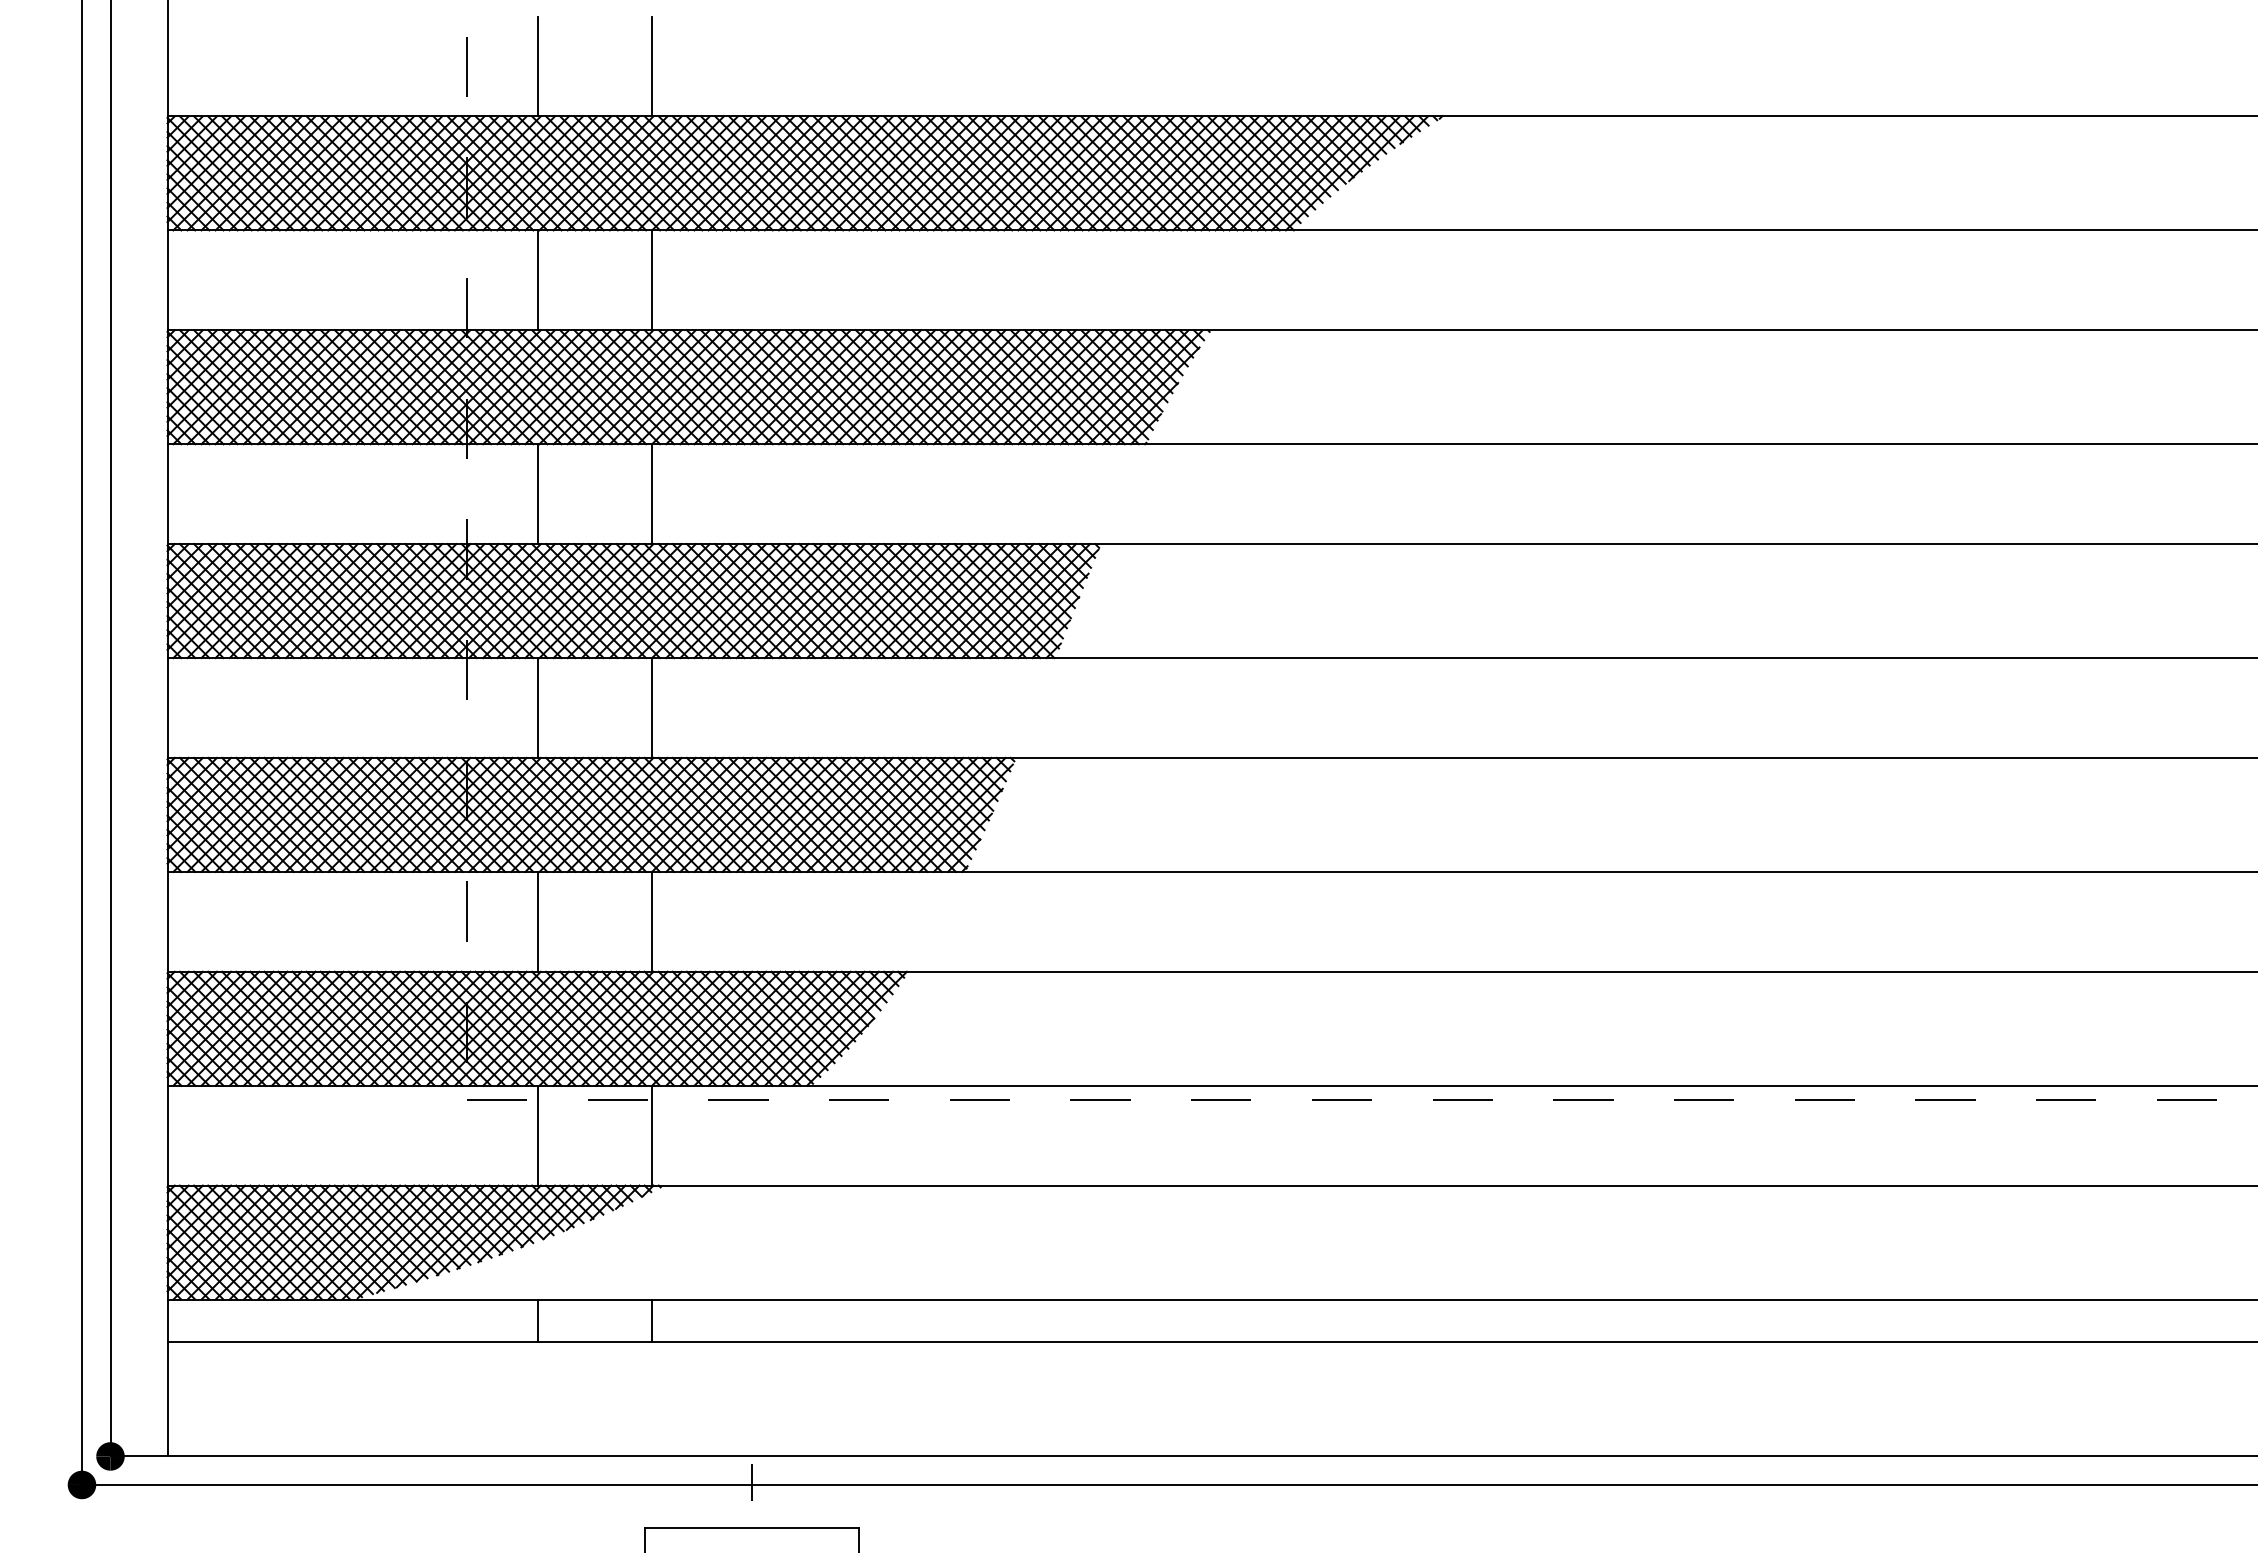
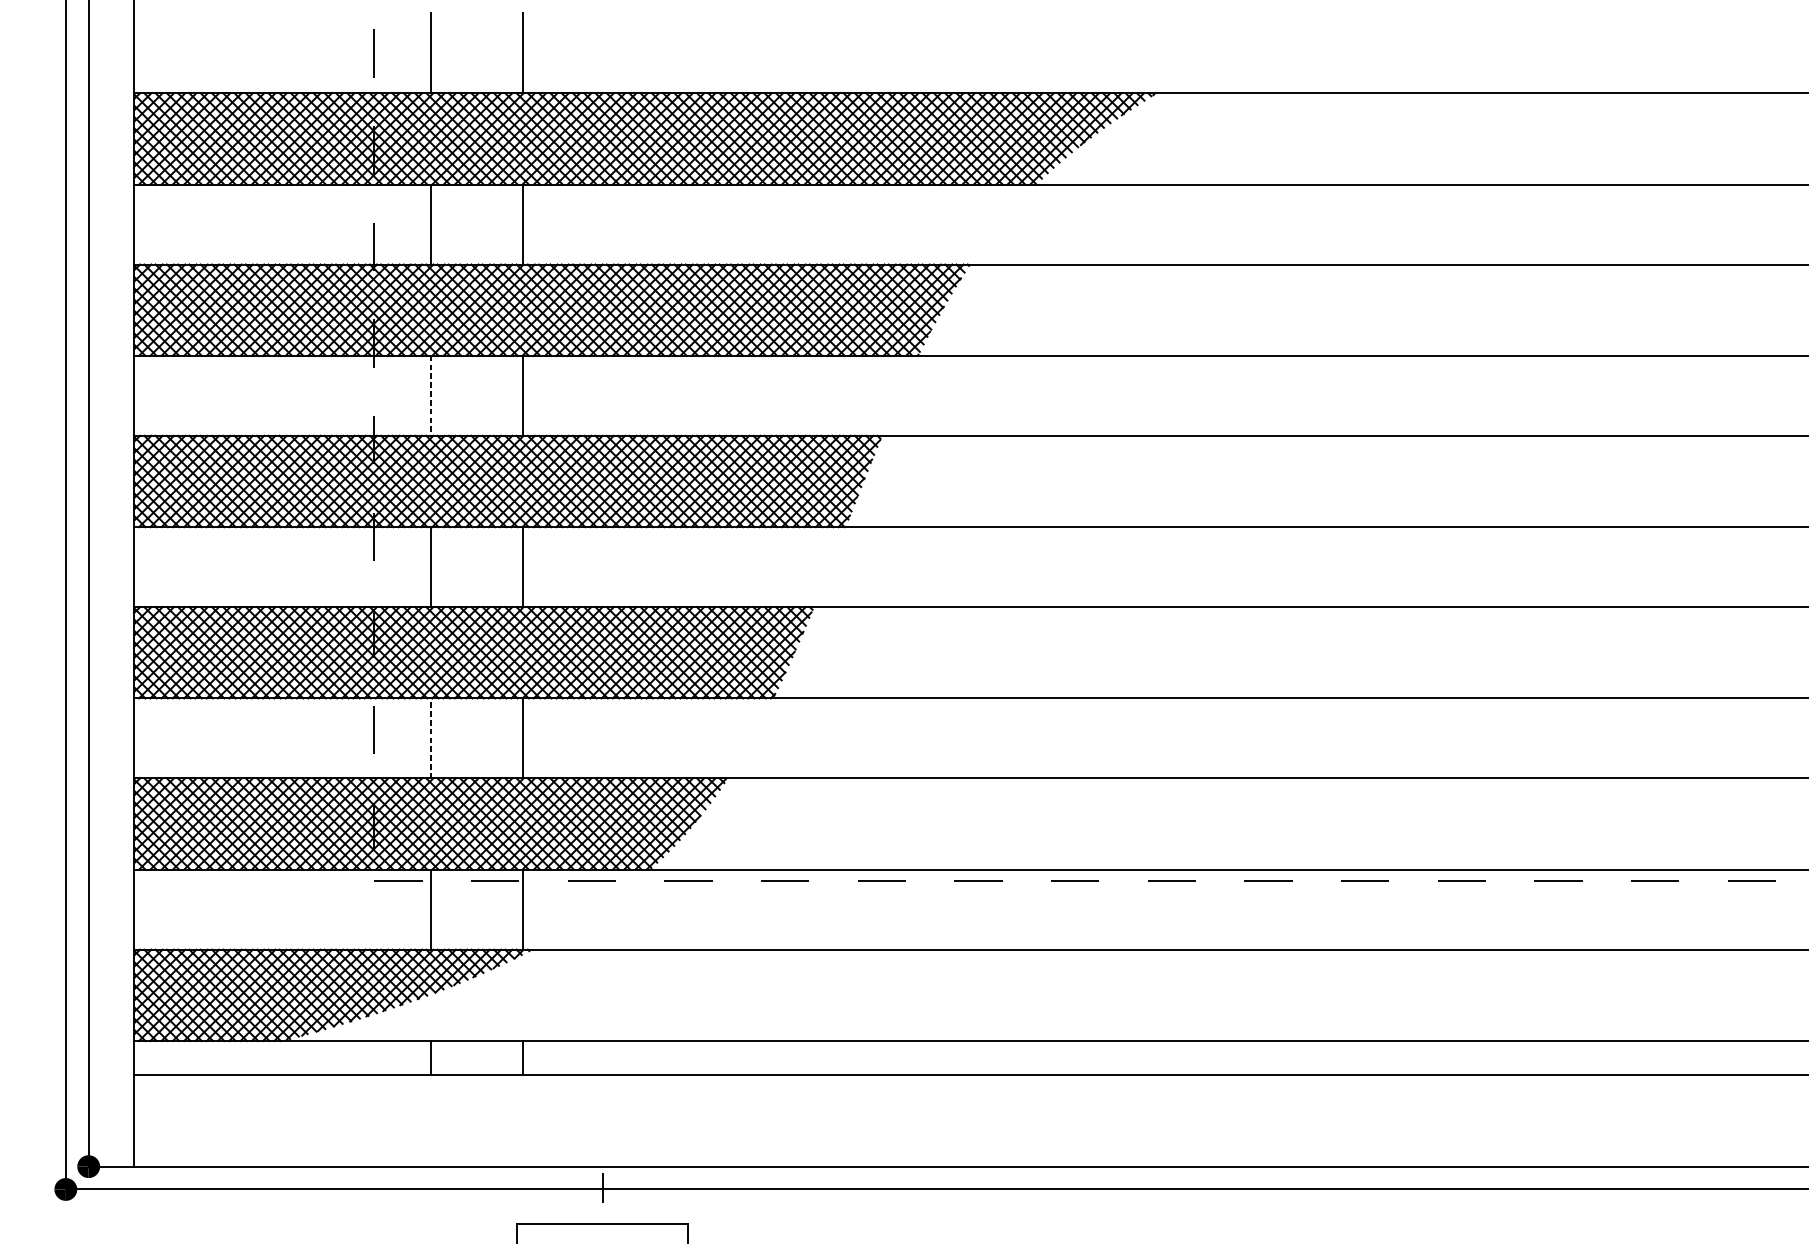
line: (538, 494) -> (431, 396), solid -> dashed
line: (538, 921) -> (431, 738), solid -> dashed

